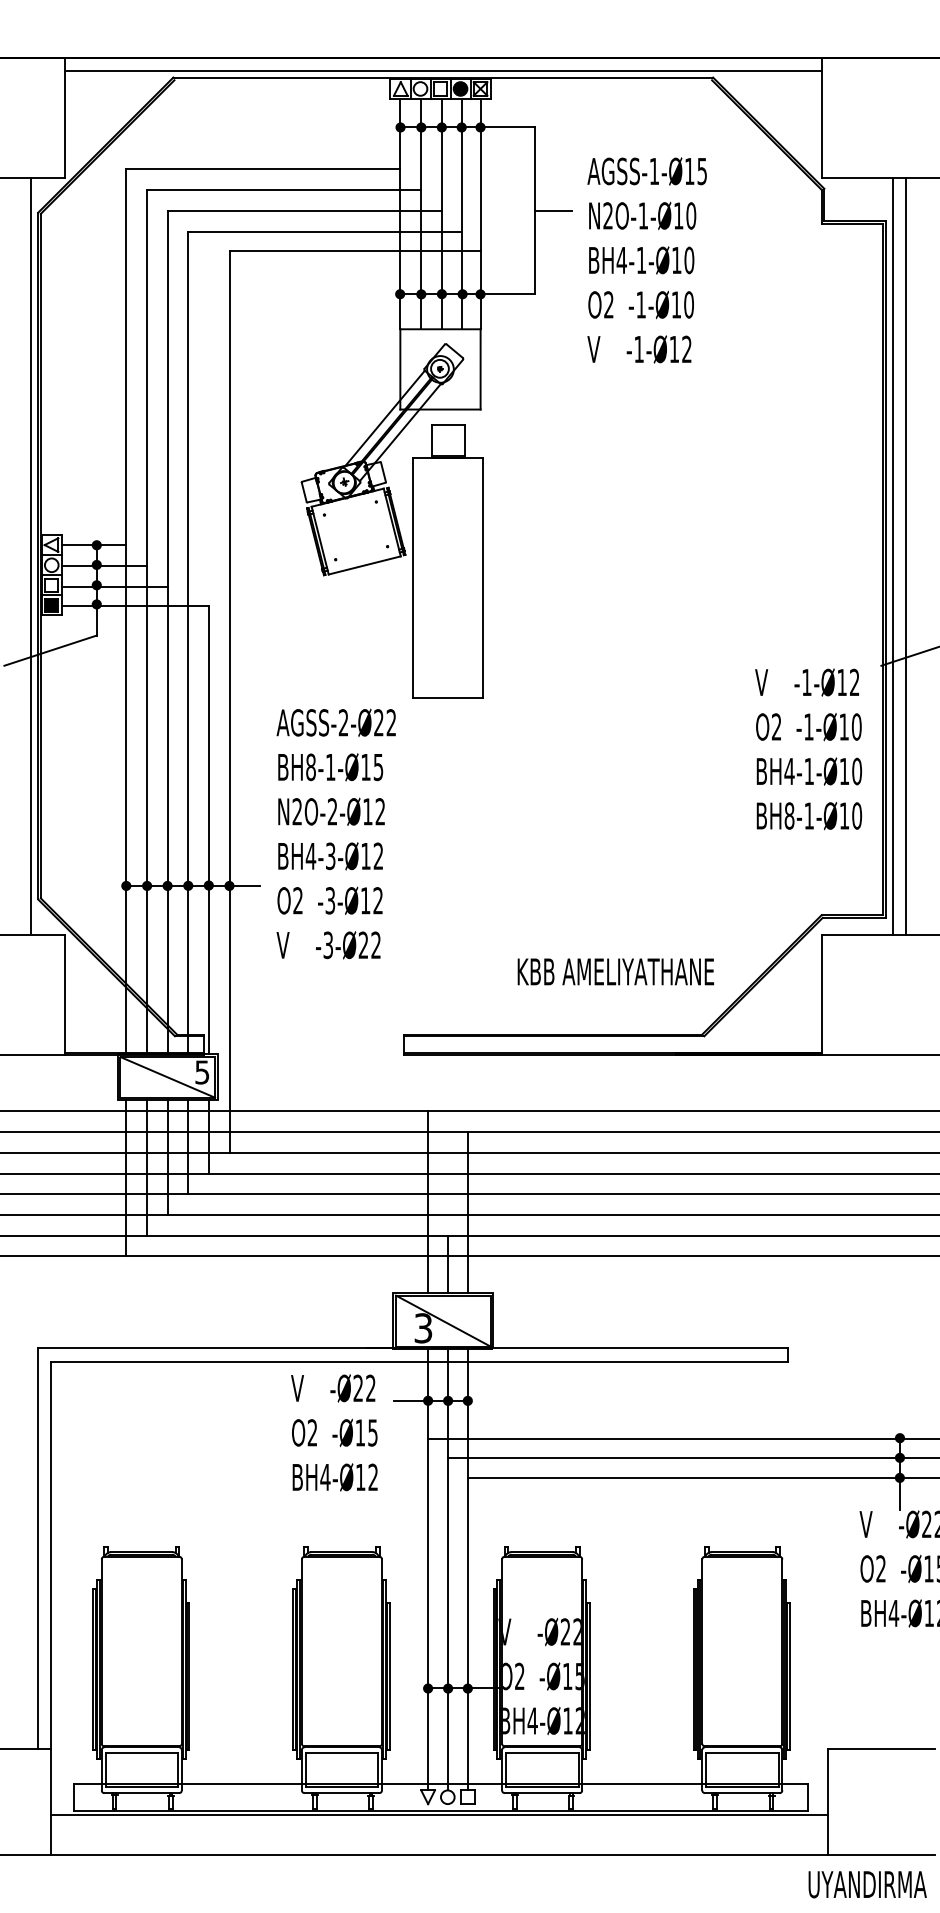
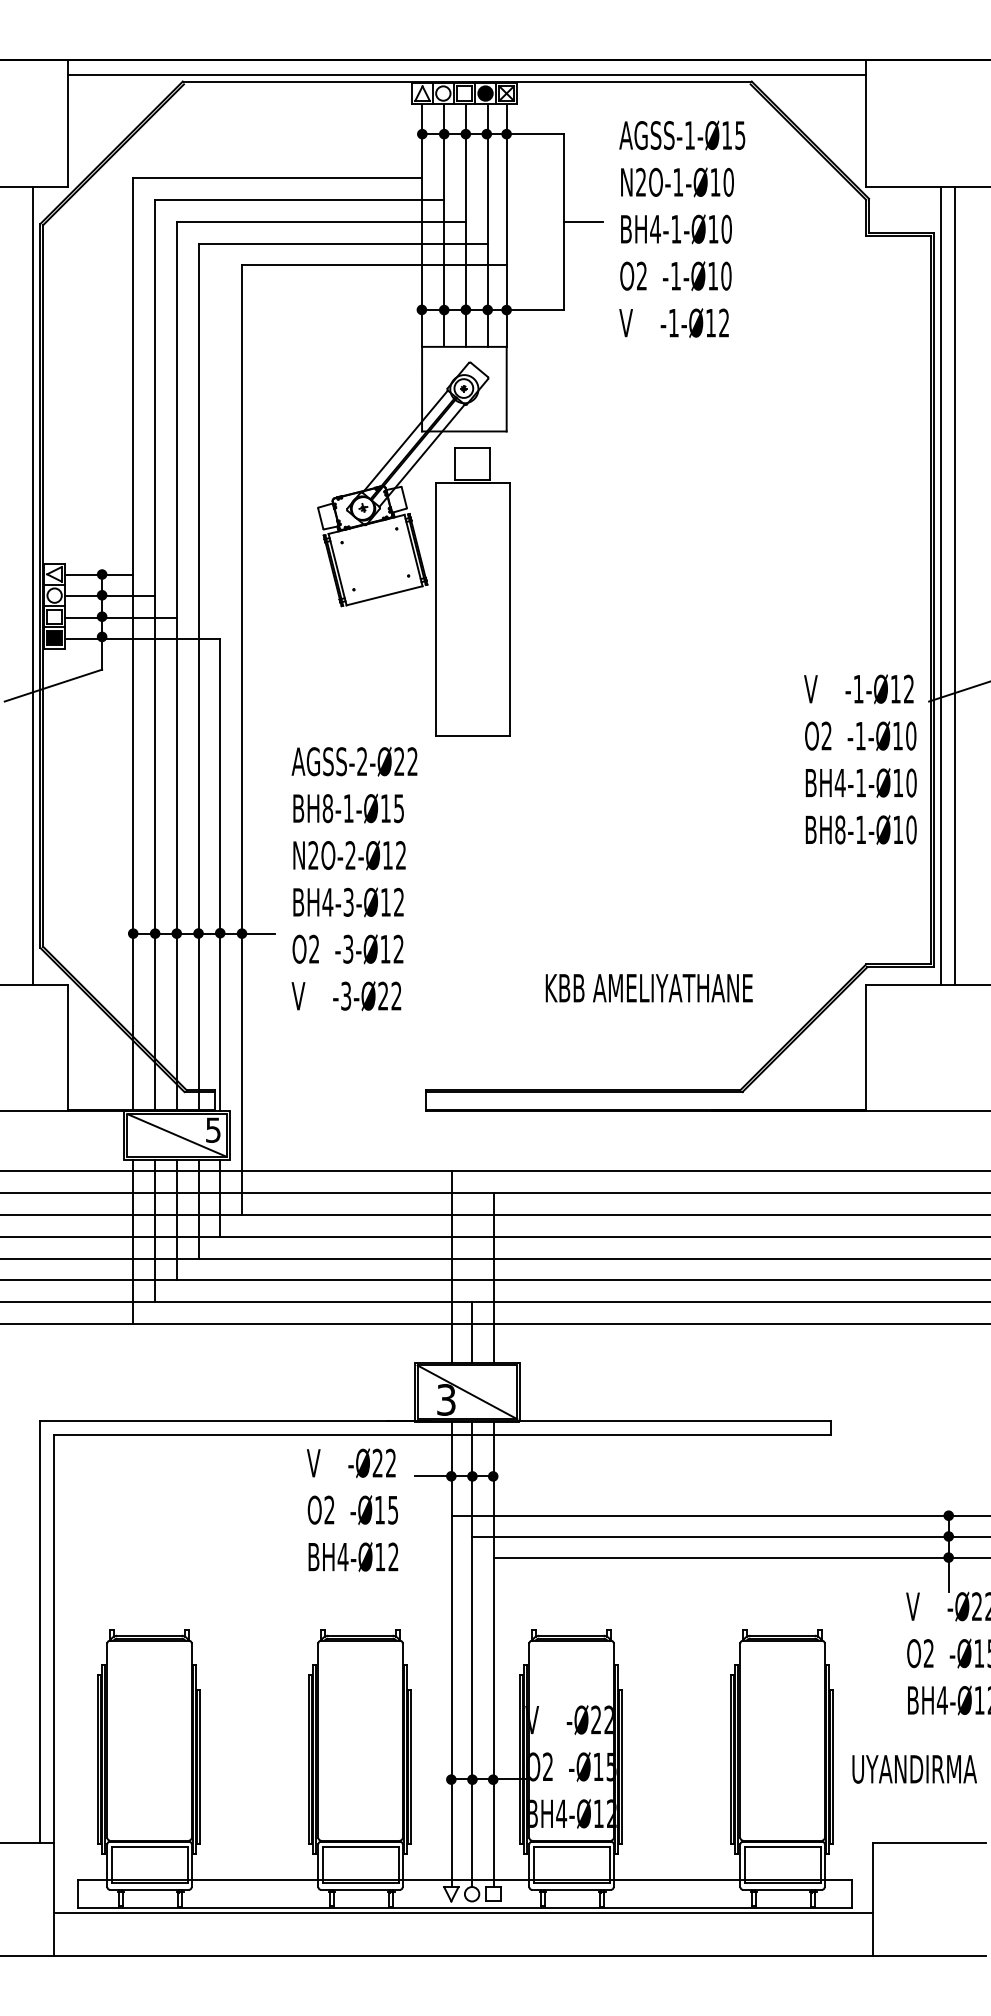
text: (647, 259) -> (682, 228), moved
text: (808, 749) -> (860, 759), moved
text: (615, 972) -> (648, 988), moved
text: (867, 1884) -> (914, 1769), moved

